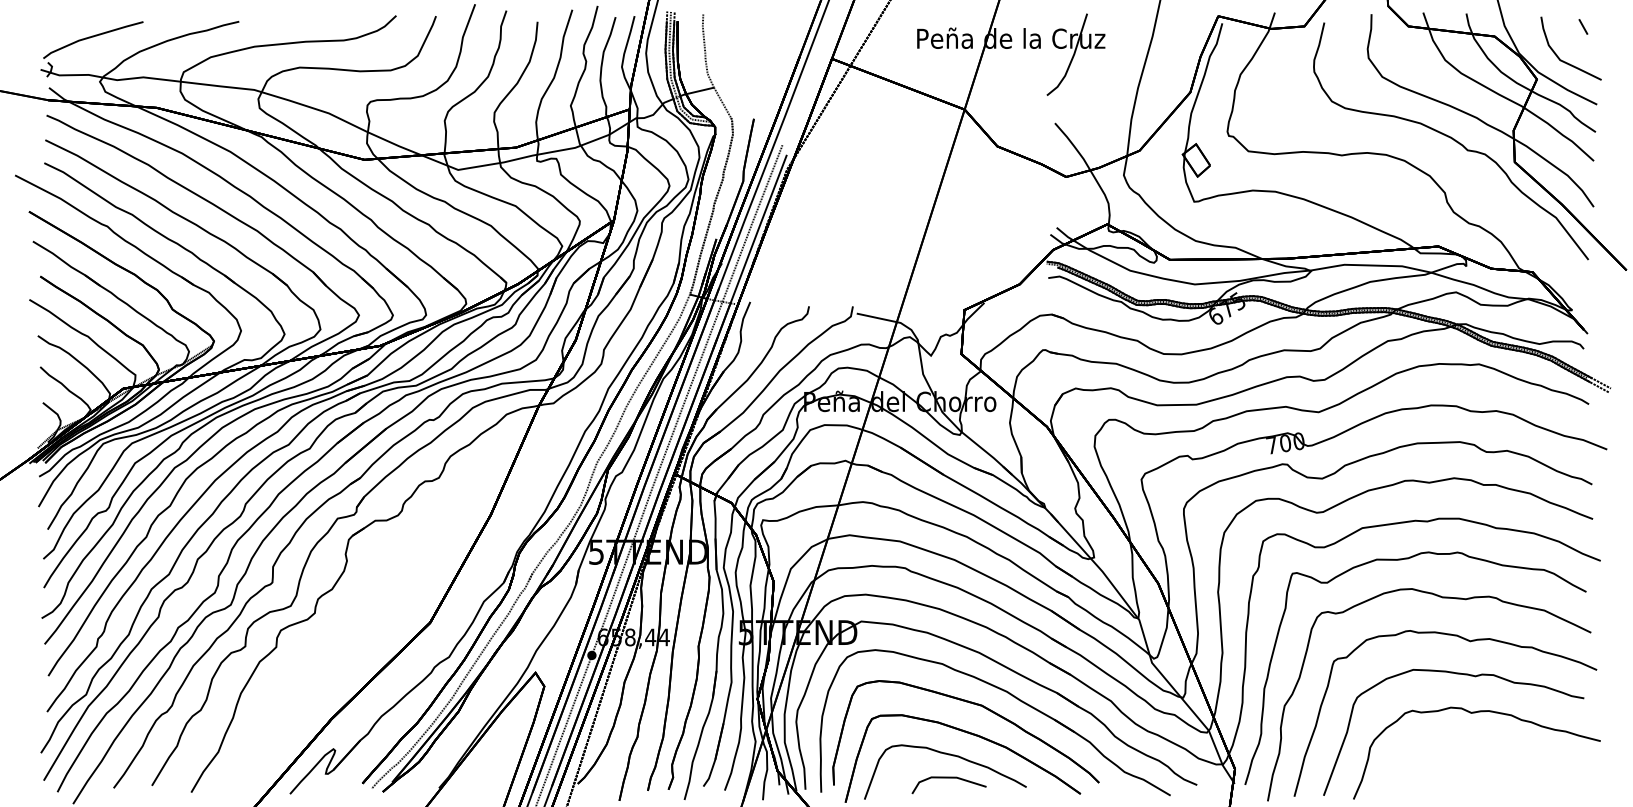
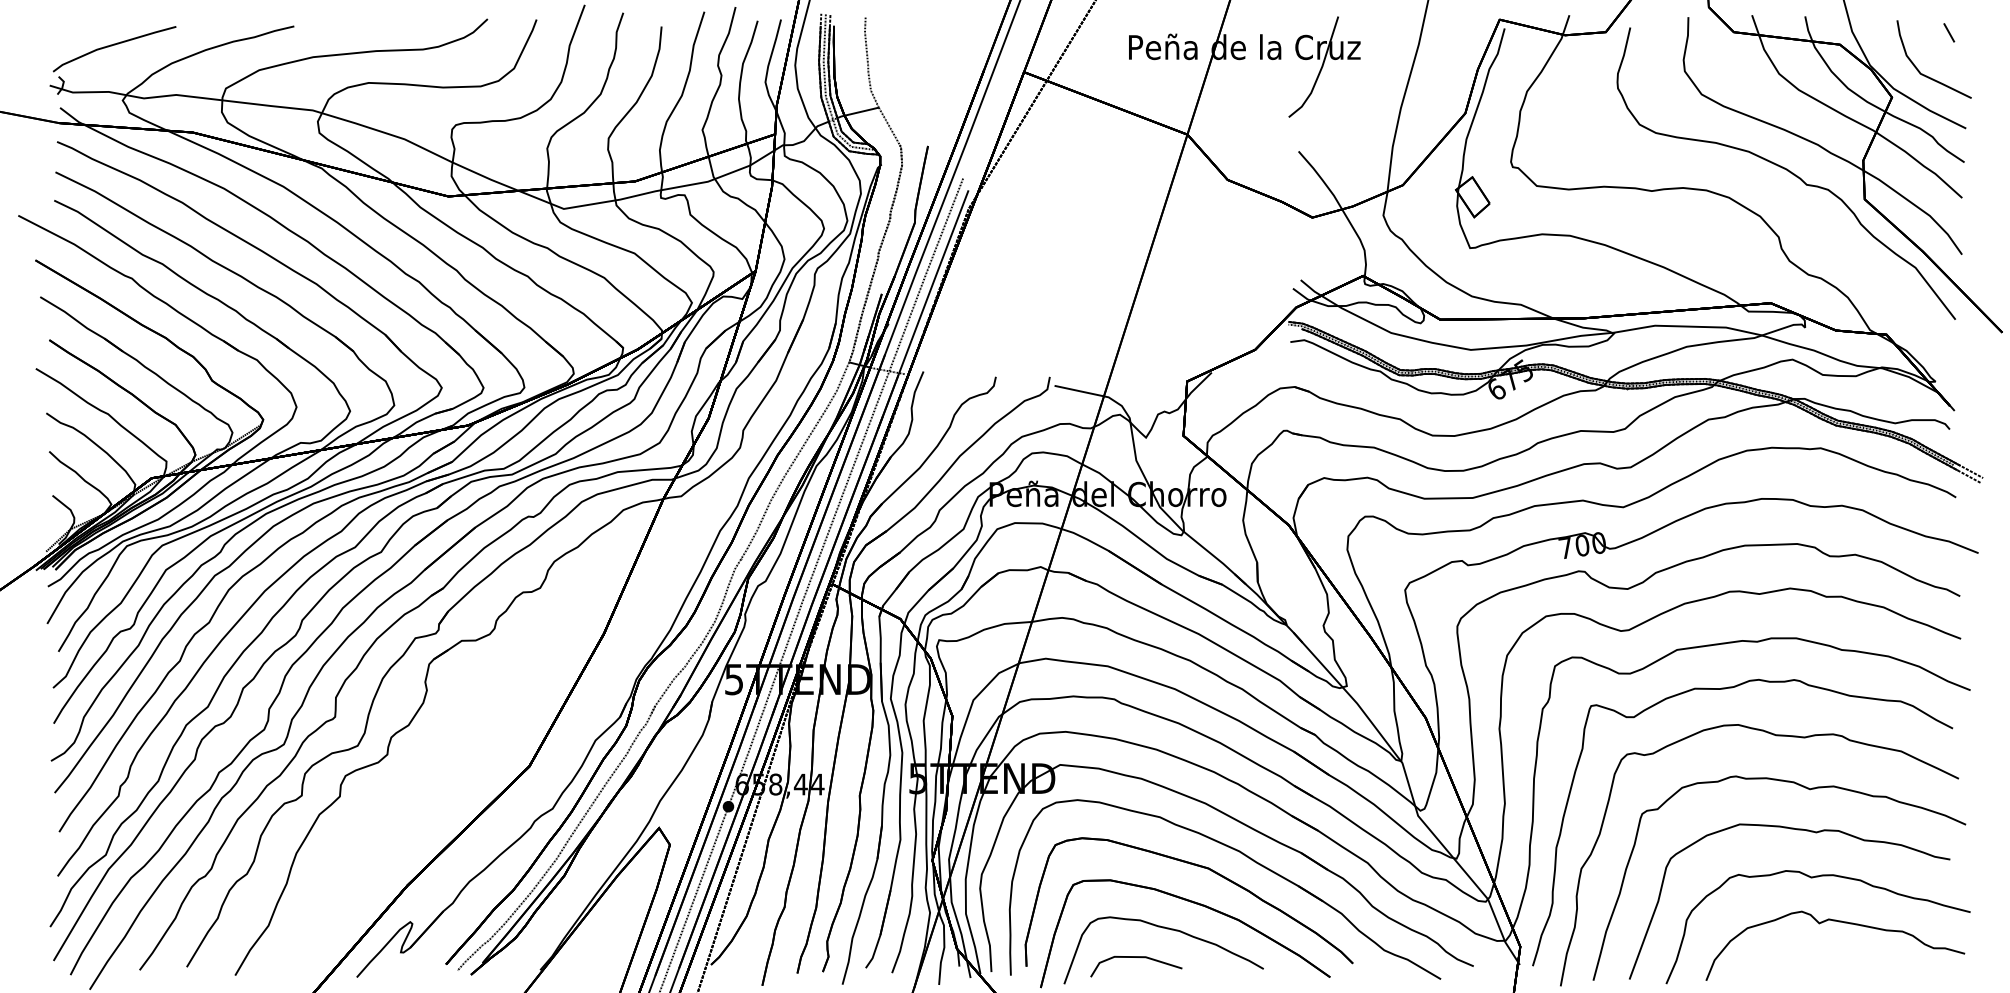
part: (1493, 749) -> (1838, 922), added
part: (949, 777) -> (1136, 957), moved

